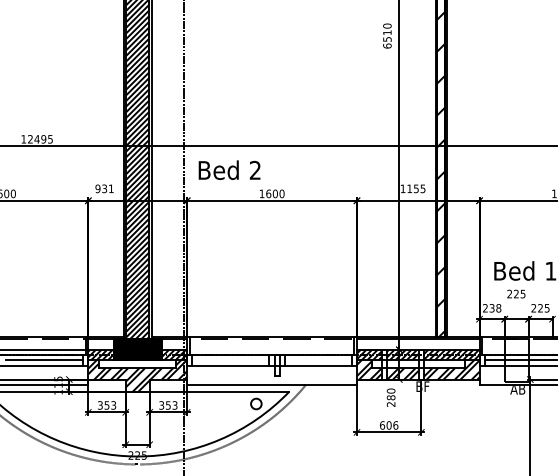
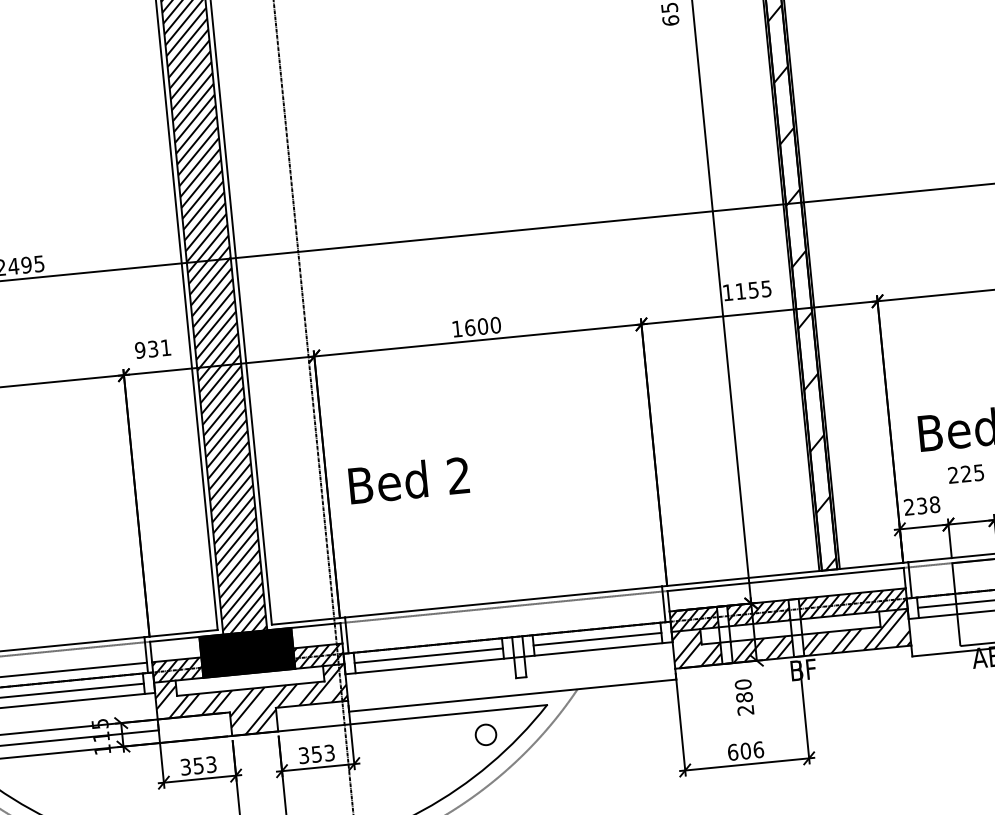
text: (229, 169) -> (408, 478), moved
line: (230, 360) -> (427, 655), added
line: (318, 360) -> (597, 639), added

